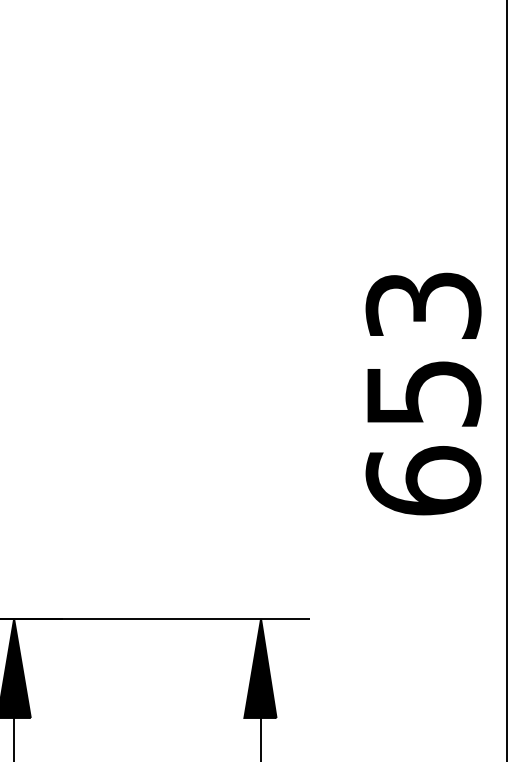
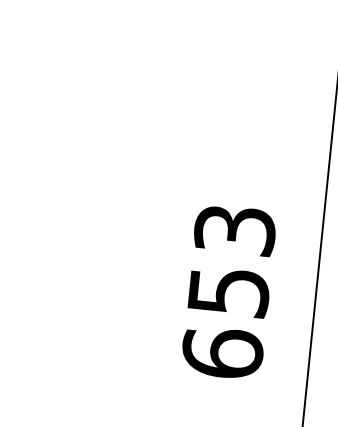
text: (423, 393) -> (228, 291), moved

